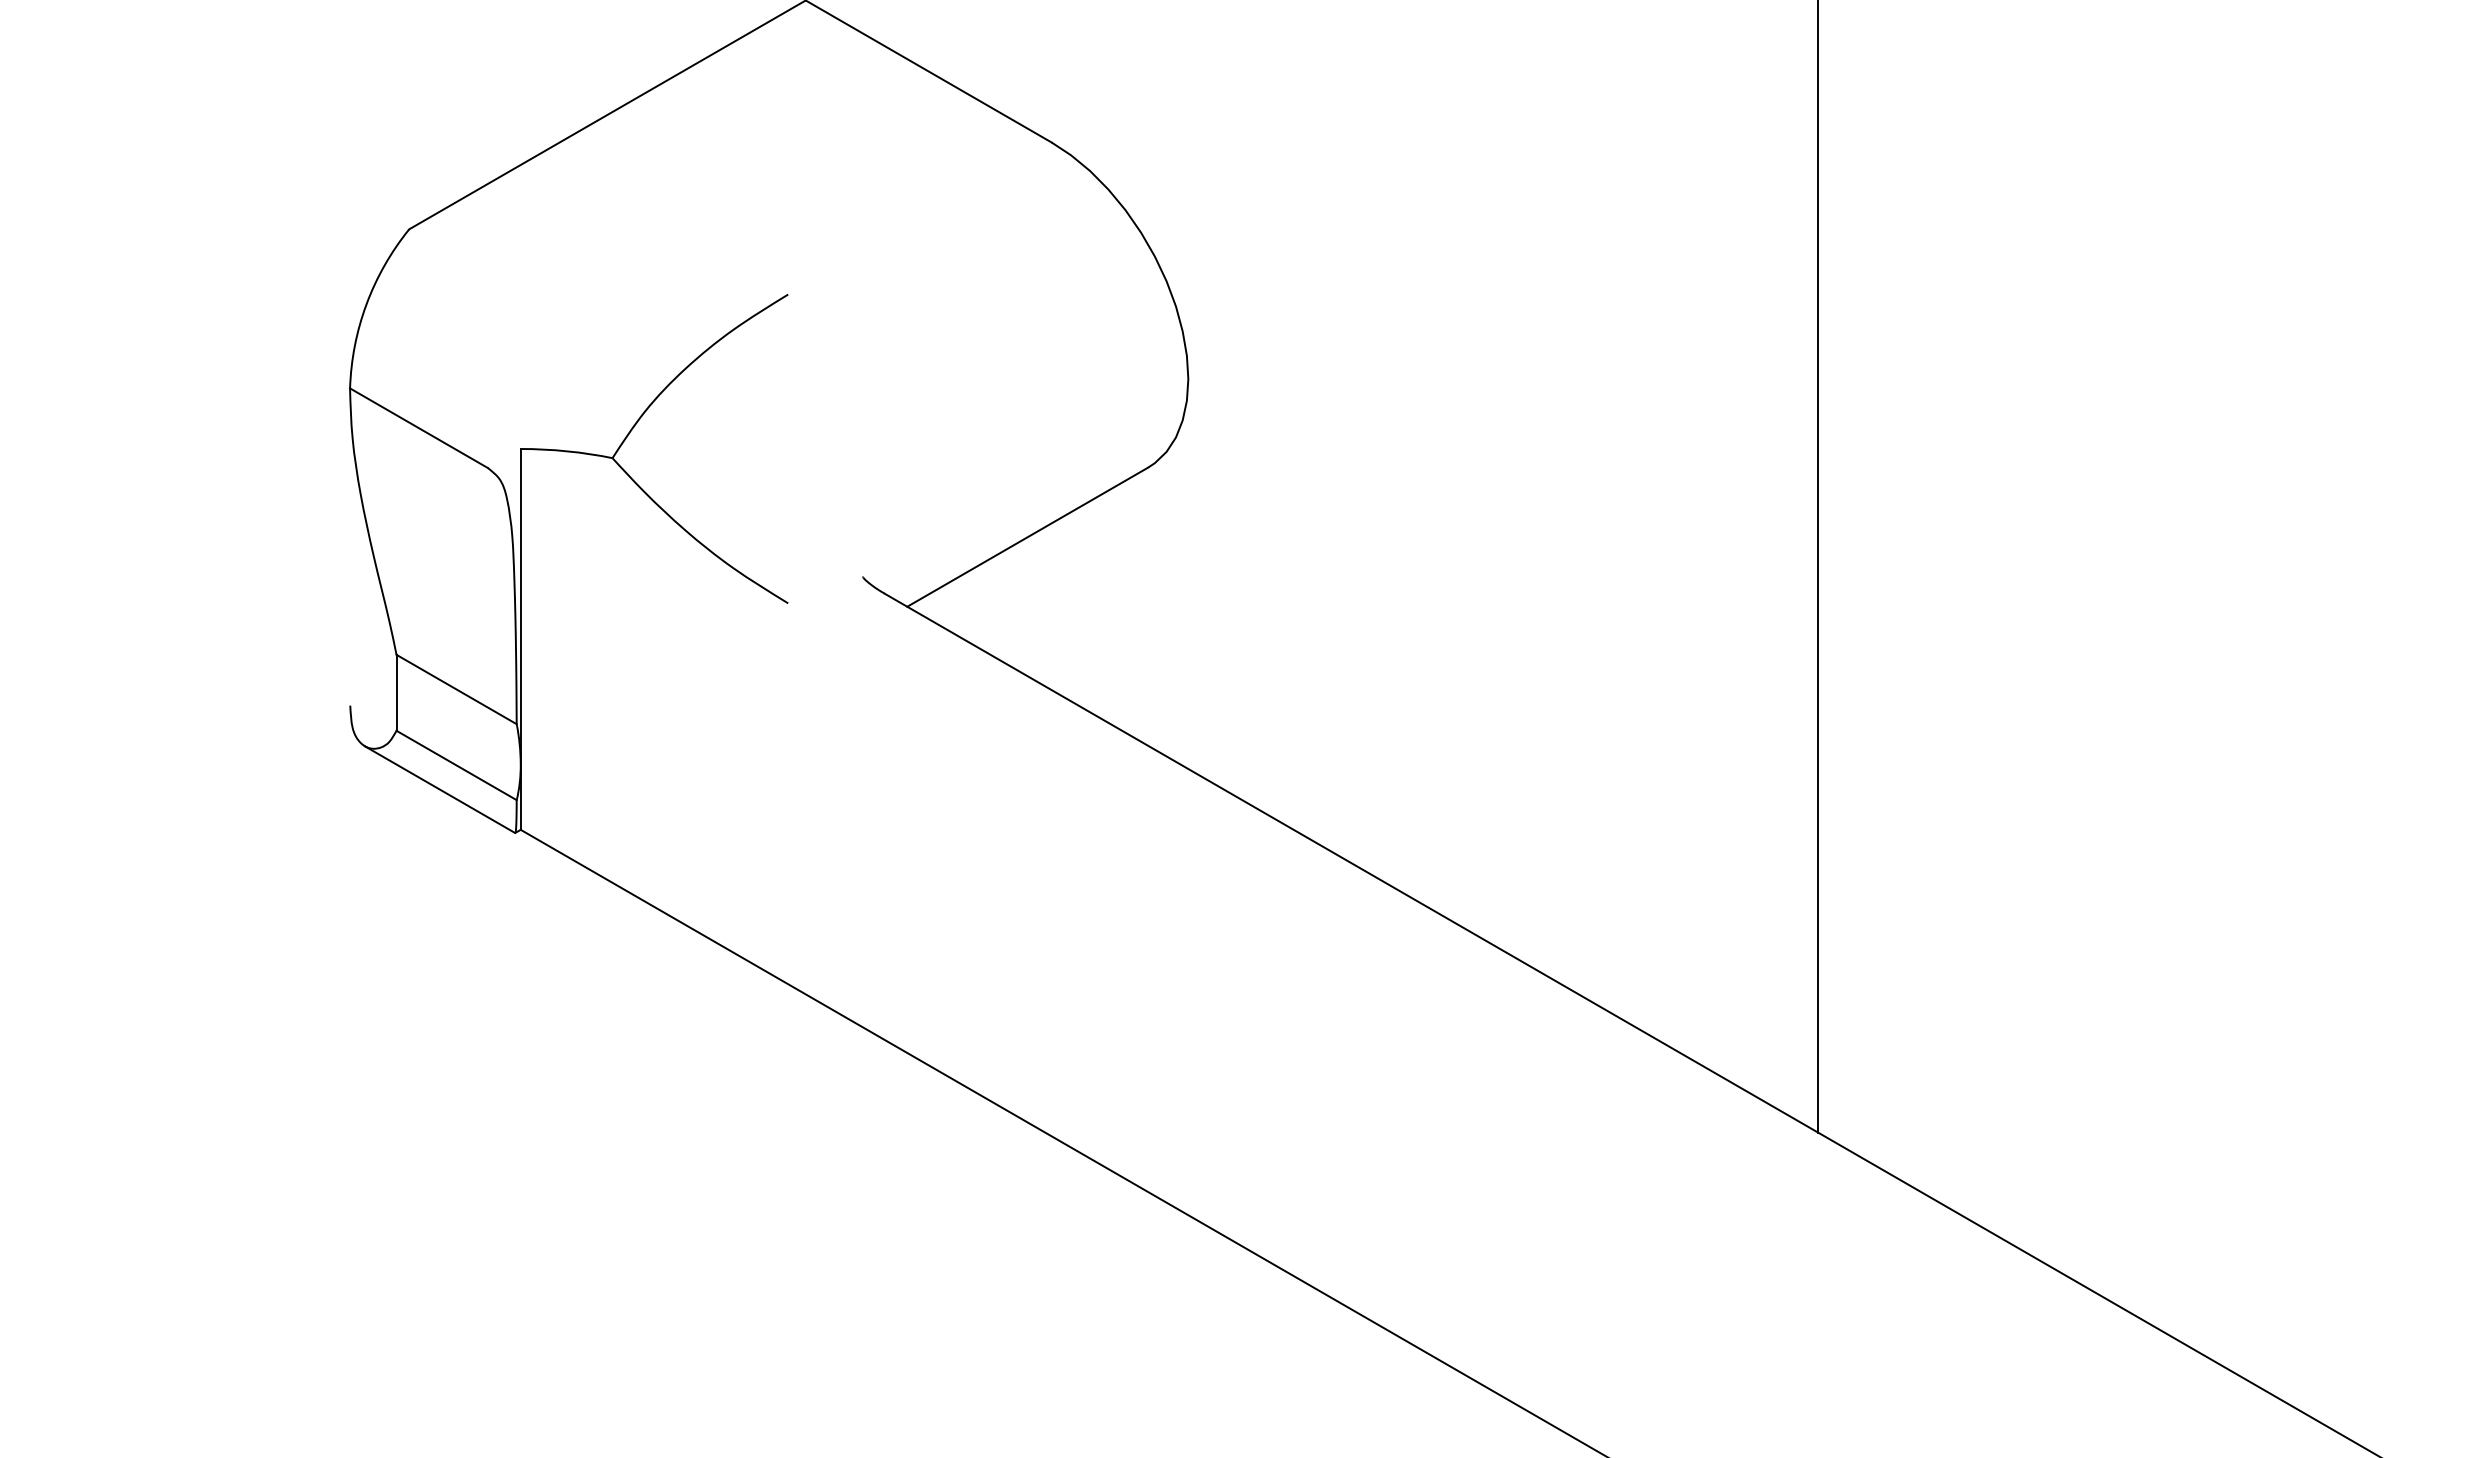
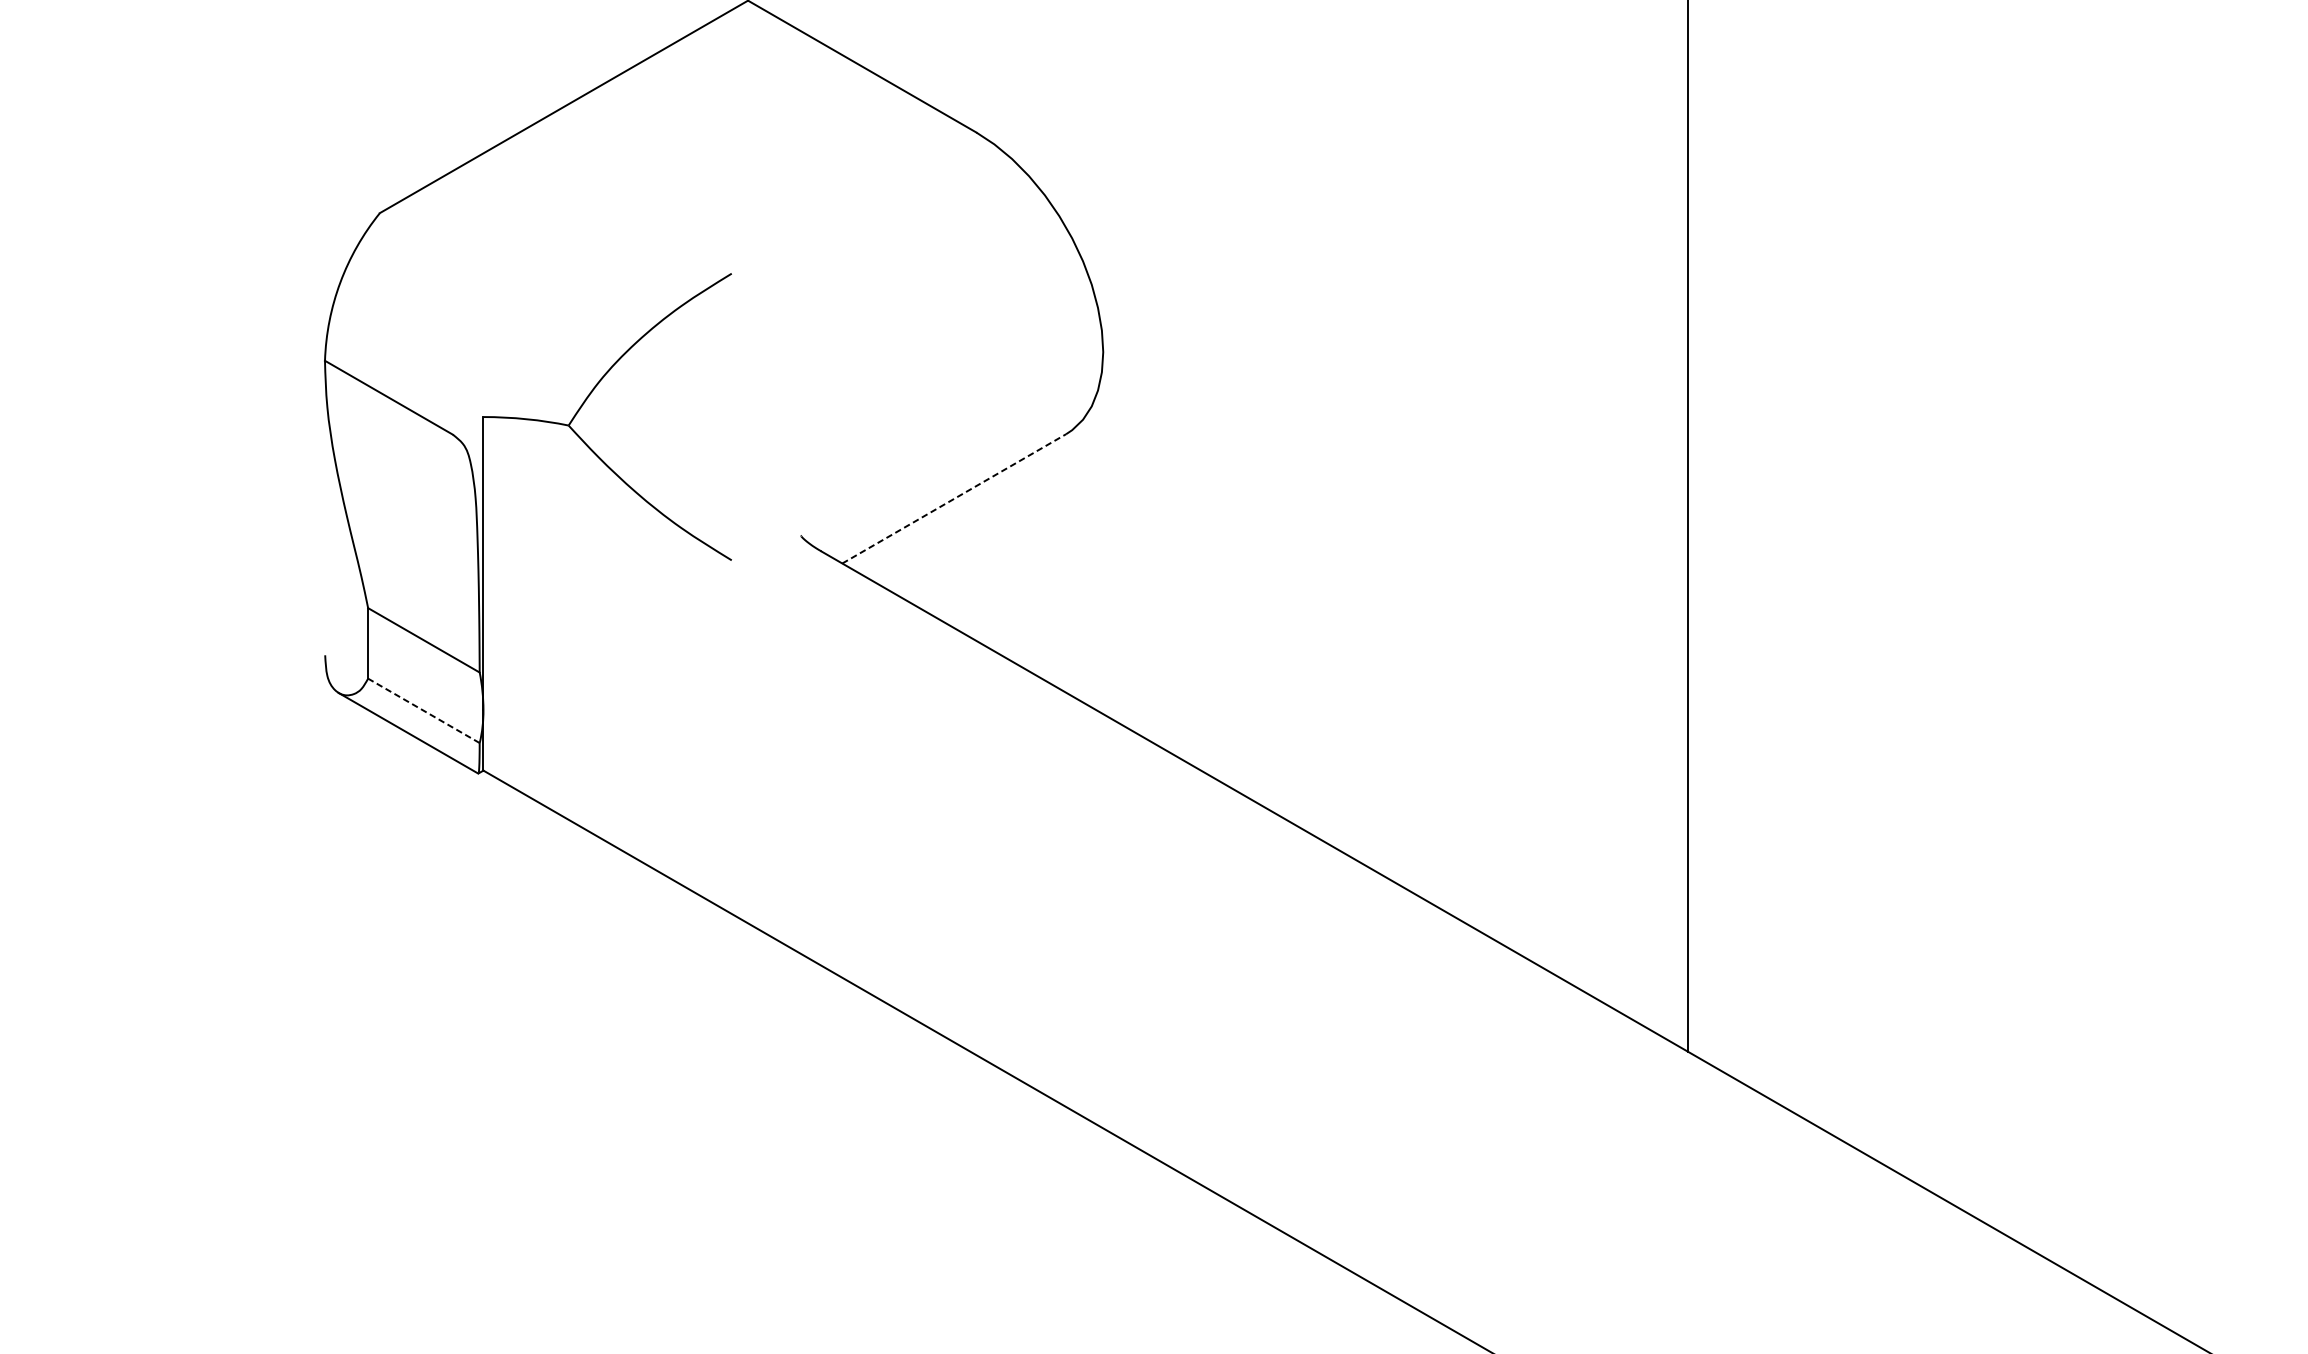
line: (1028, 536) -> (954, 498), solid -> dashed
line: (456, 765) -> (423, 710), solid -> dashed

